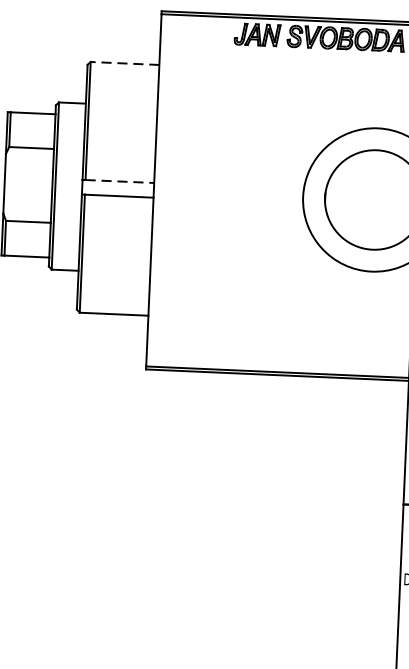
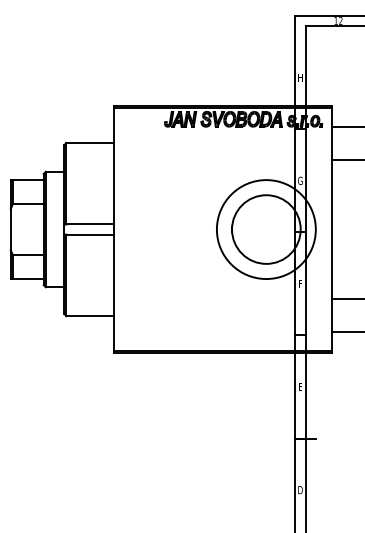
line: (125, 64) -> (90, 143), dashed -> solid
line: (120, 181) -> (90, 224), dashed -> solid

